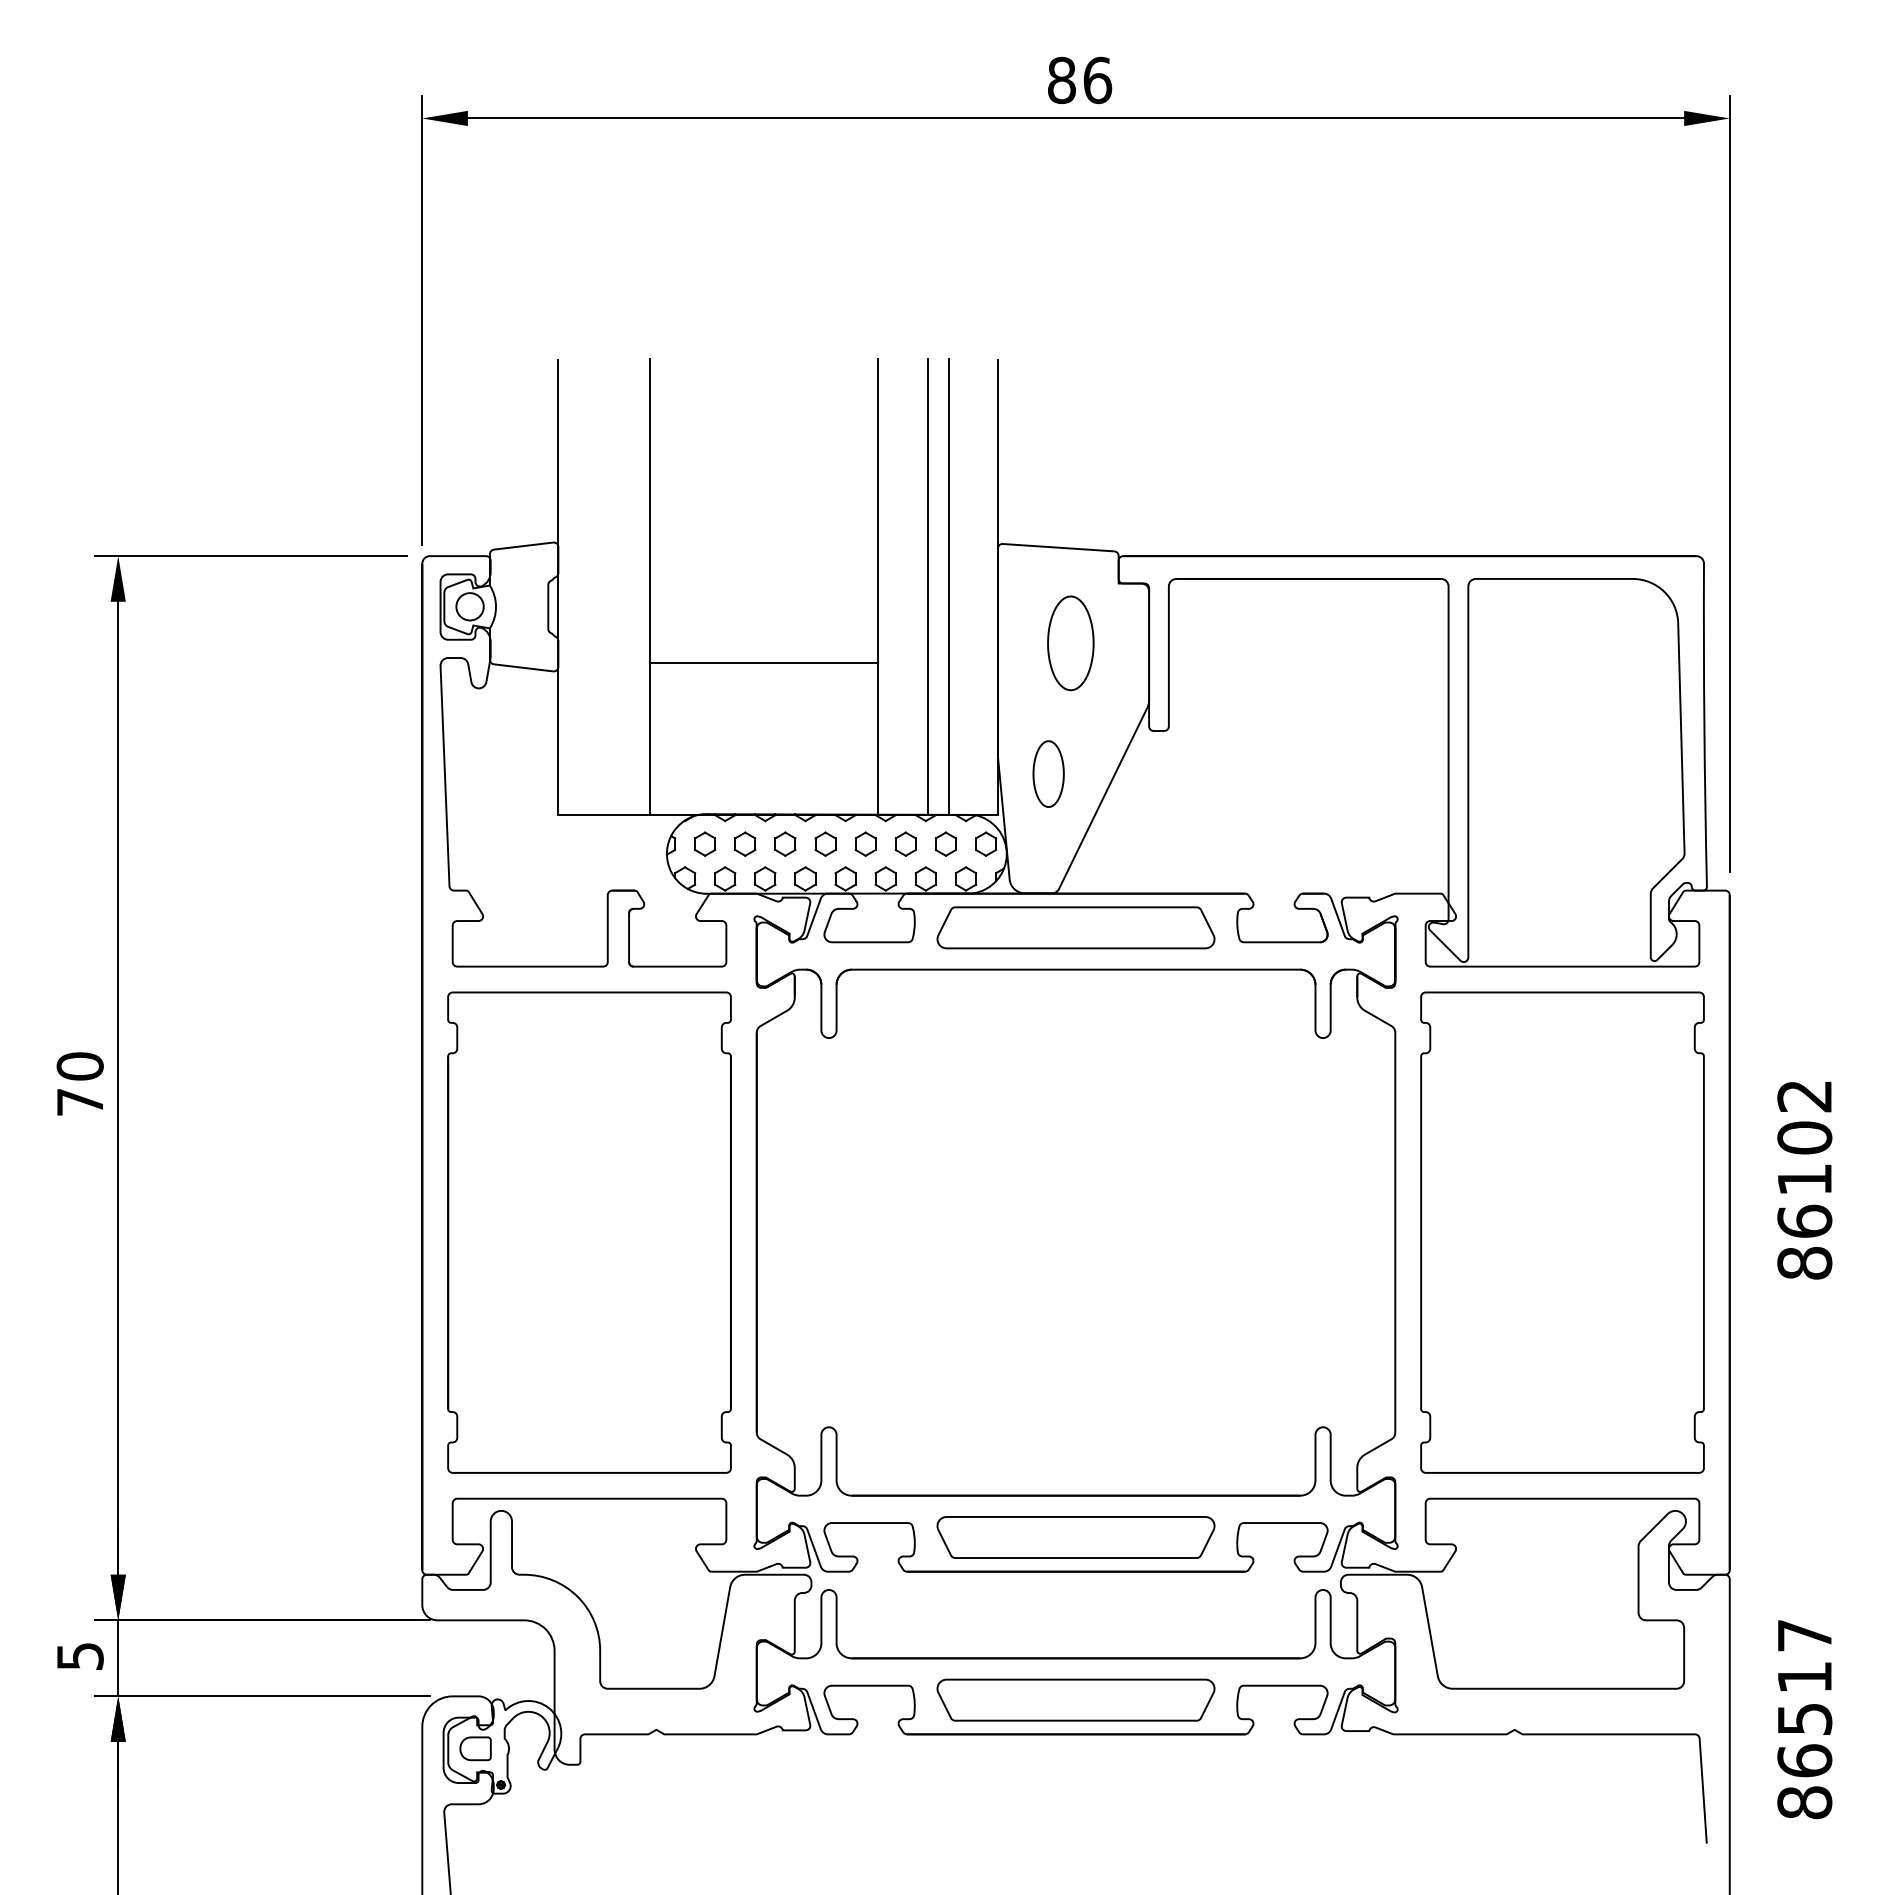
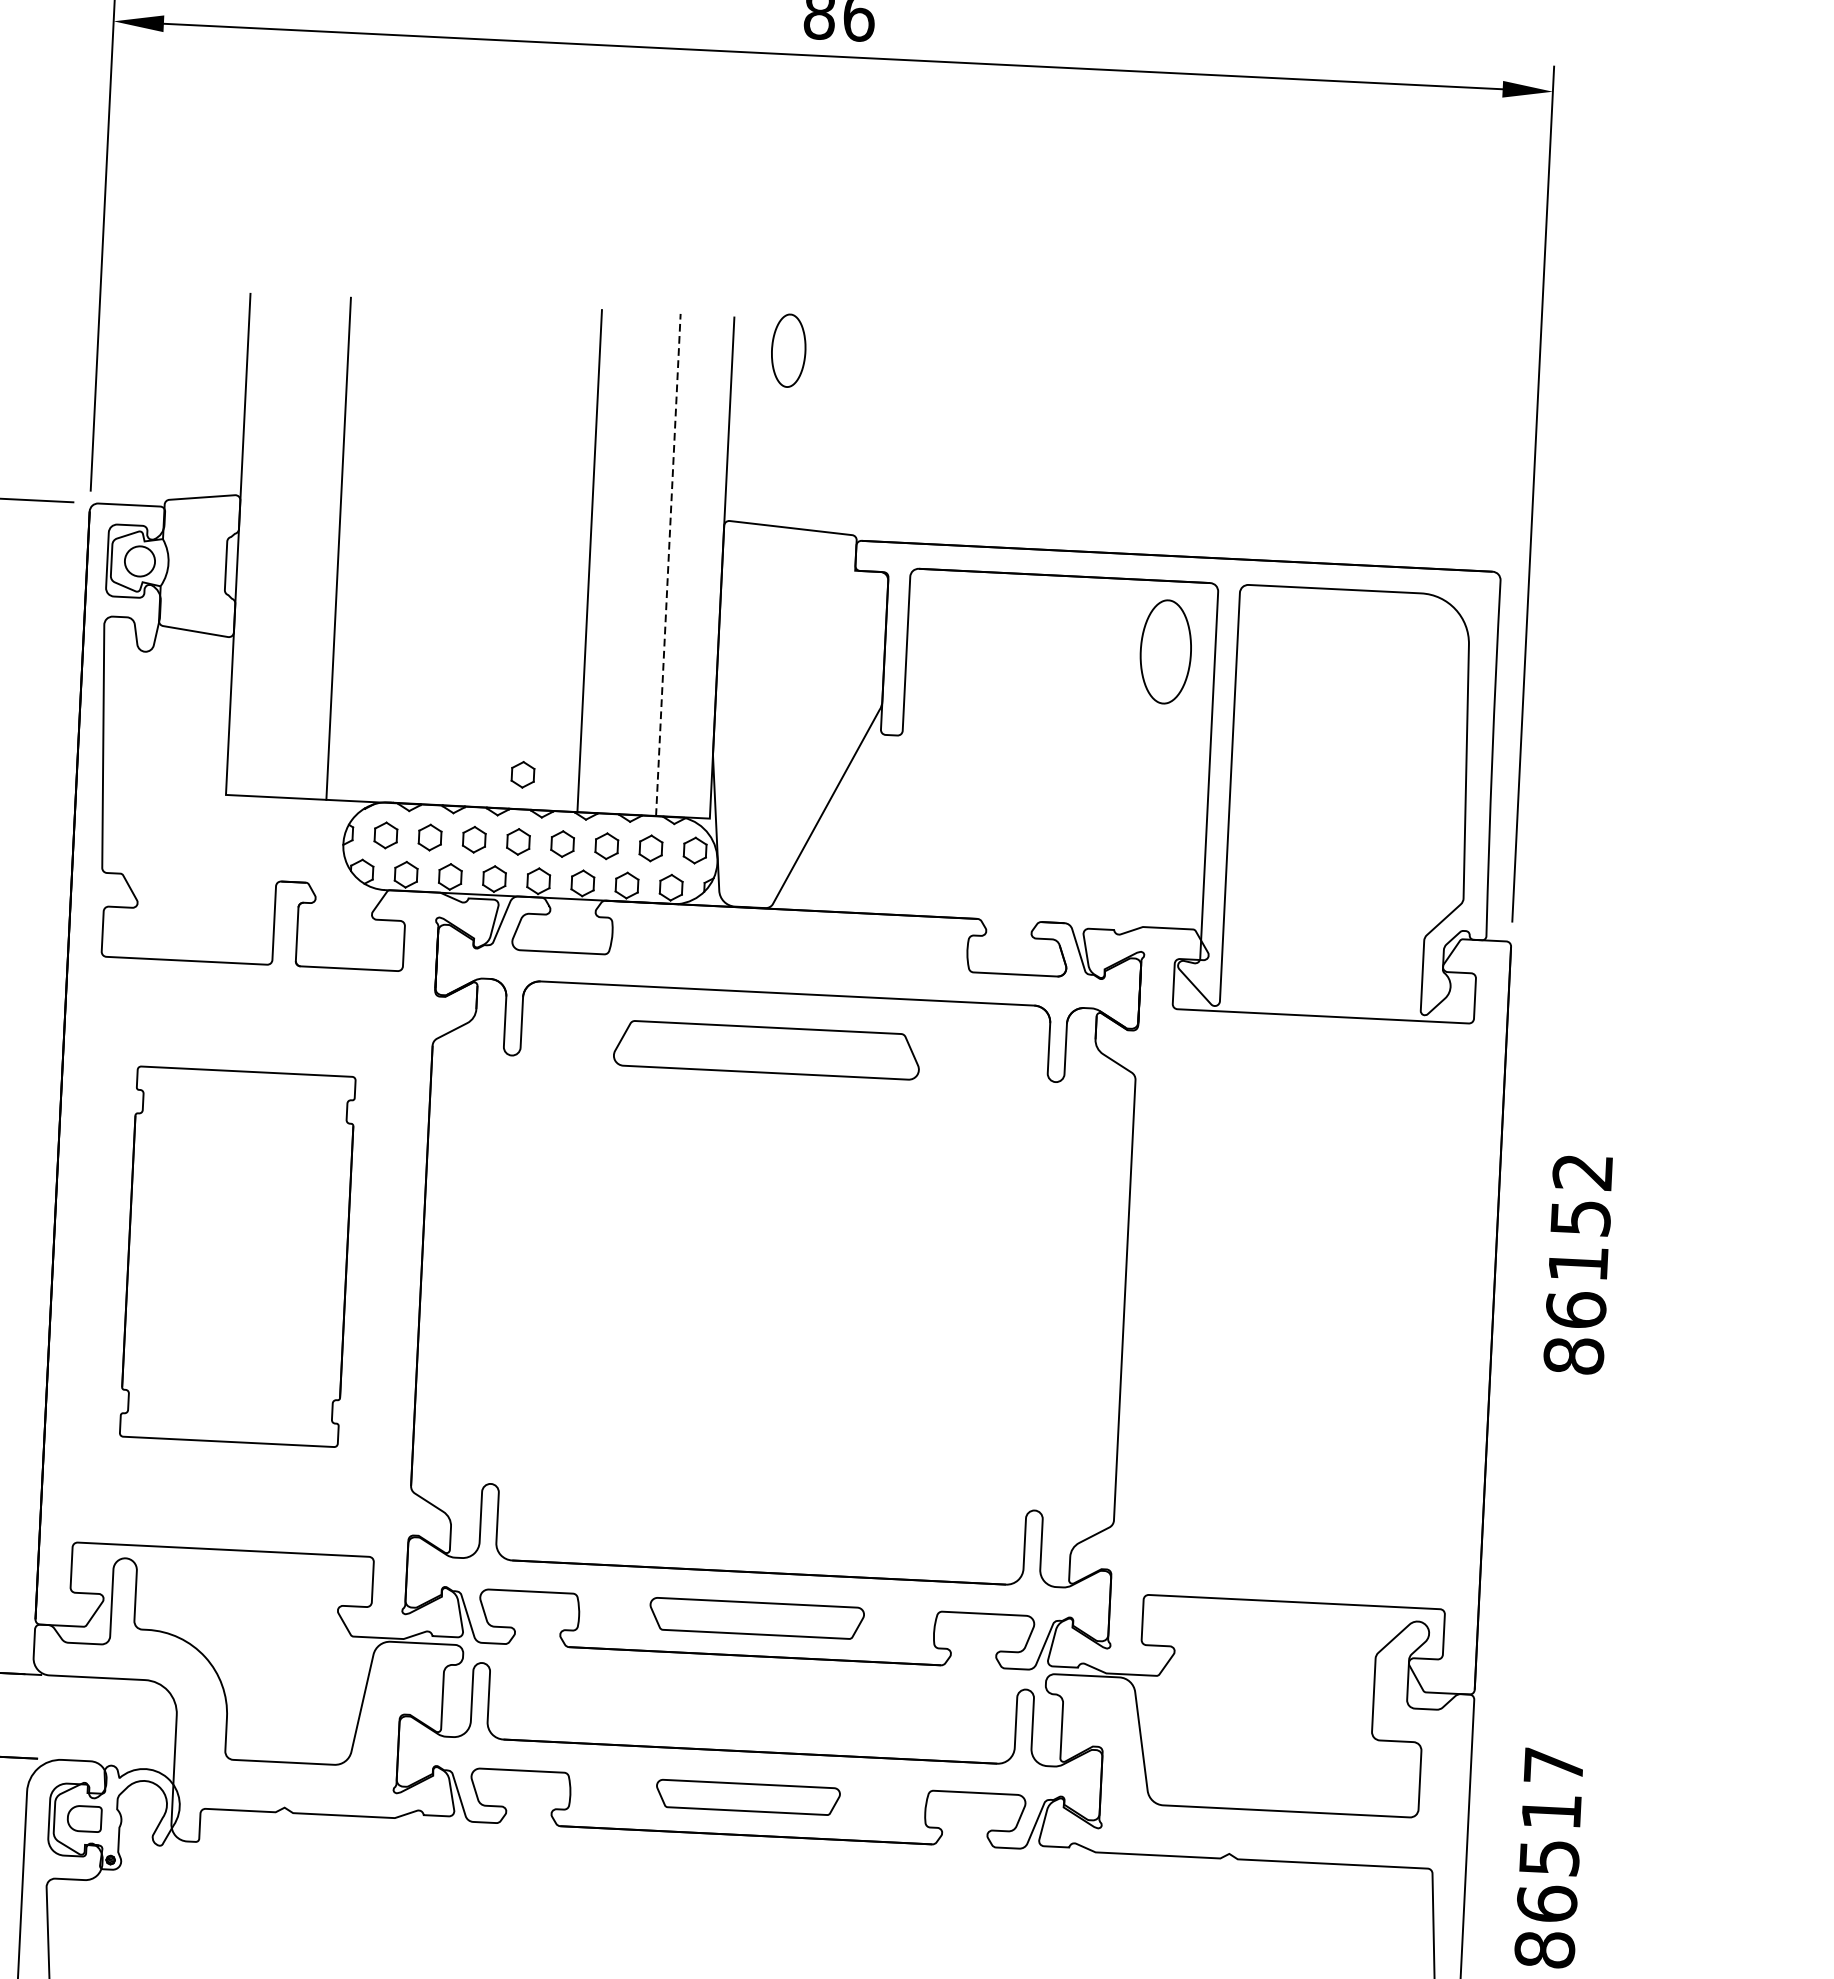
line: (927, 586) -> (644, 563), removed
line: (949, 586) -> (668, 564), solid -> dashed
part: (1070, 643) -> (1165, 652), moved
line: (763, 662) -> (459, 638), removed
part: (1048, 773) -> (788, 350), moved
part: (826, 782) -> (522, 774), added
part: (1075, 927) -> (766, 1049), moved
text: (1804, 1137) -> (1580, 1217), 86102 -> 86152
part: (589, 1232) -> (237, 1256), size x0.7
part: (1562, 1232) -> (1308, 1309), removed
part: (1075, 1537) -> (756, 1618), size x0.7
part: (1075, 1699) -> (747, 1796), size x0.6

